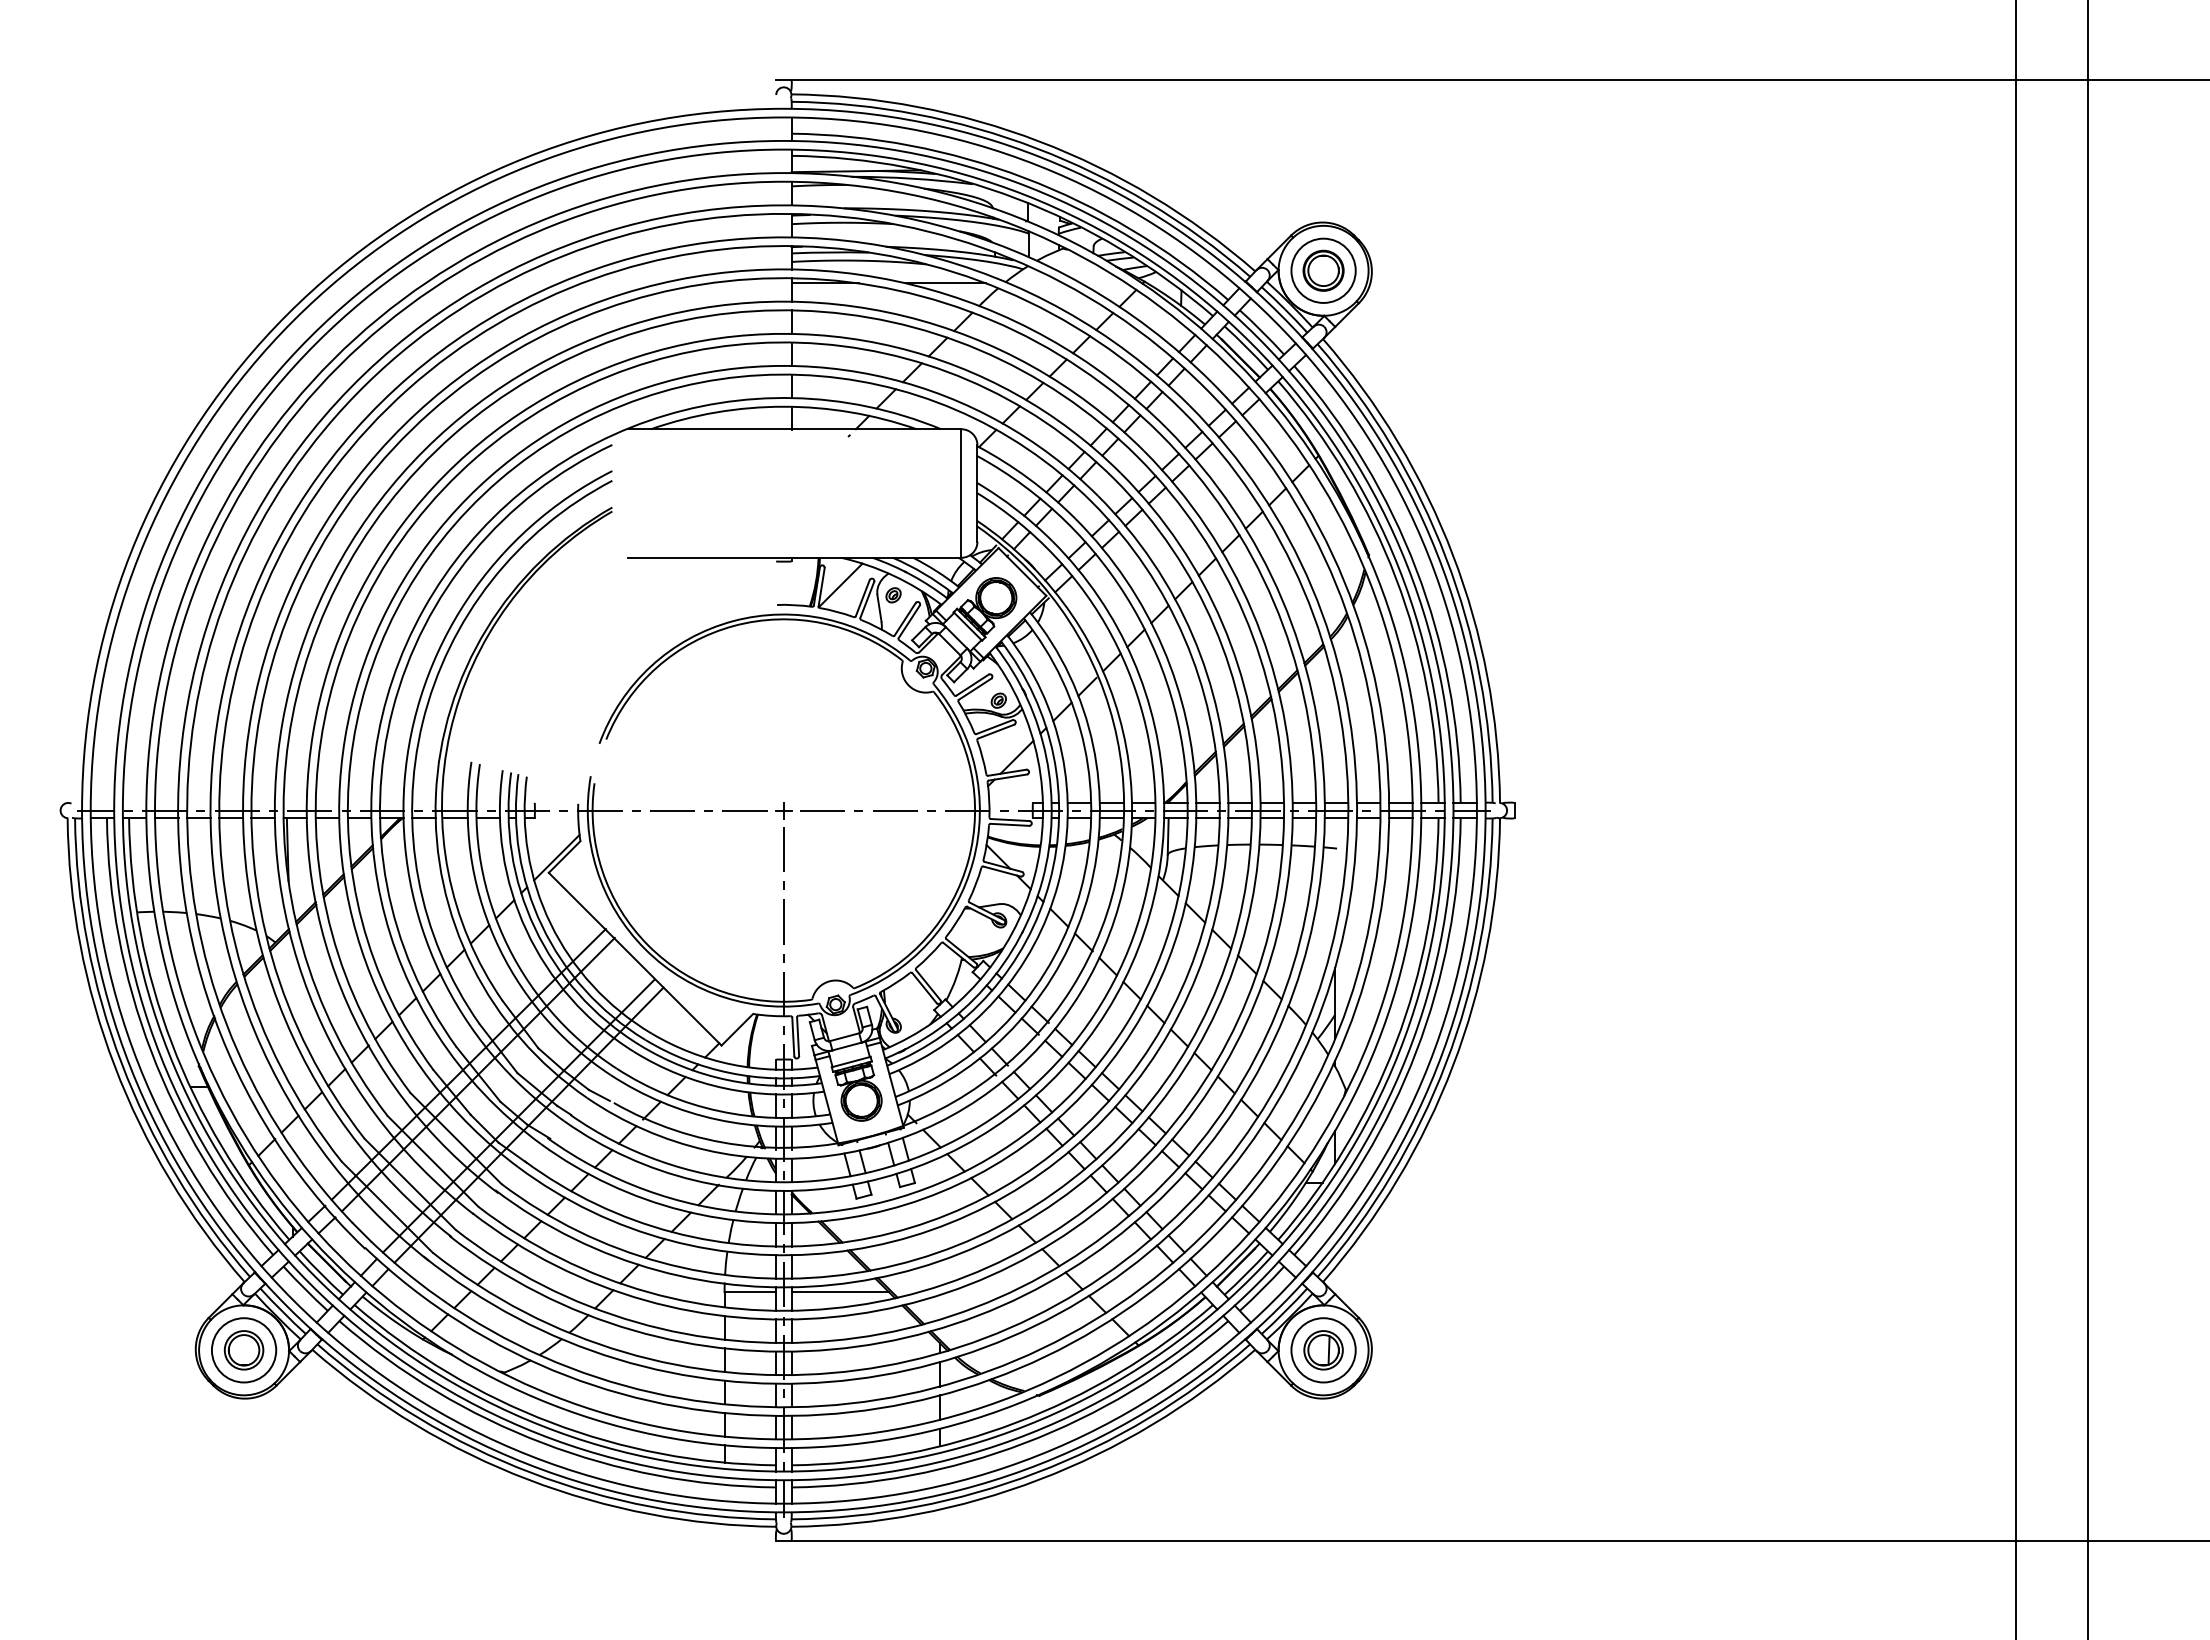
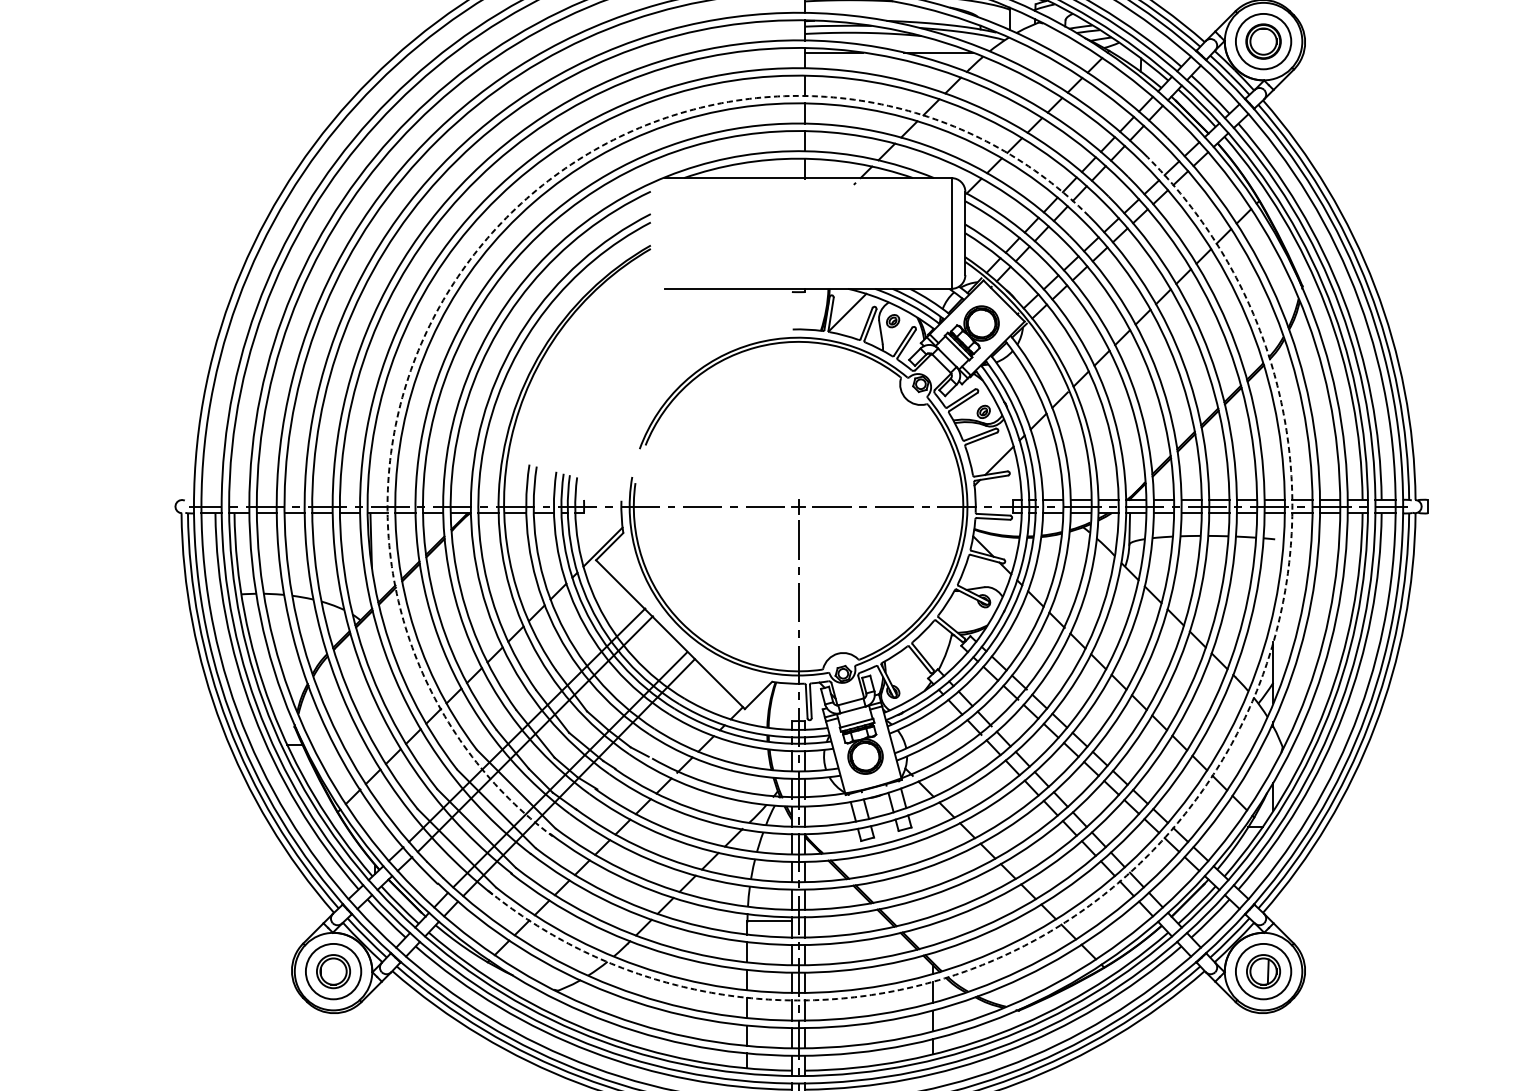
arc: (422, 498) -> (487, 237), solid -> dashed
arc: (1209, 1194) -> (1165, 837), solid -> dashed
line: (840, 1292) -> (847, 921), removed

